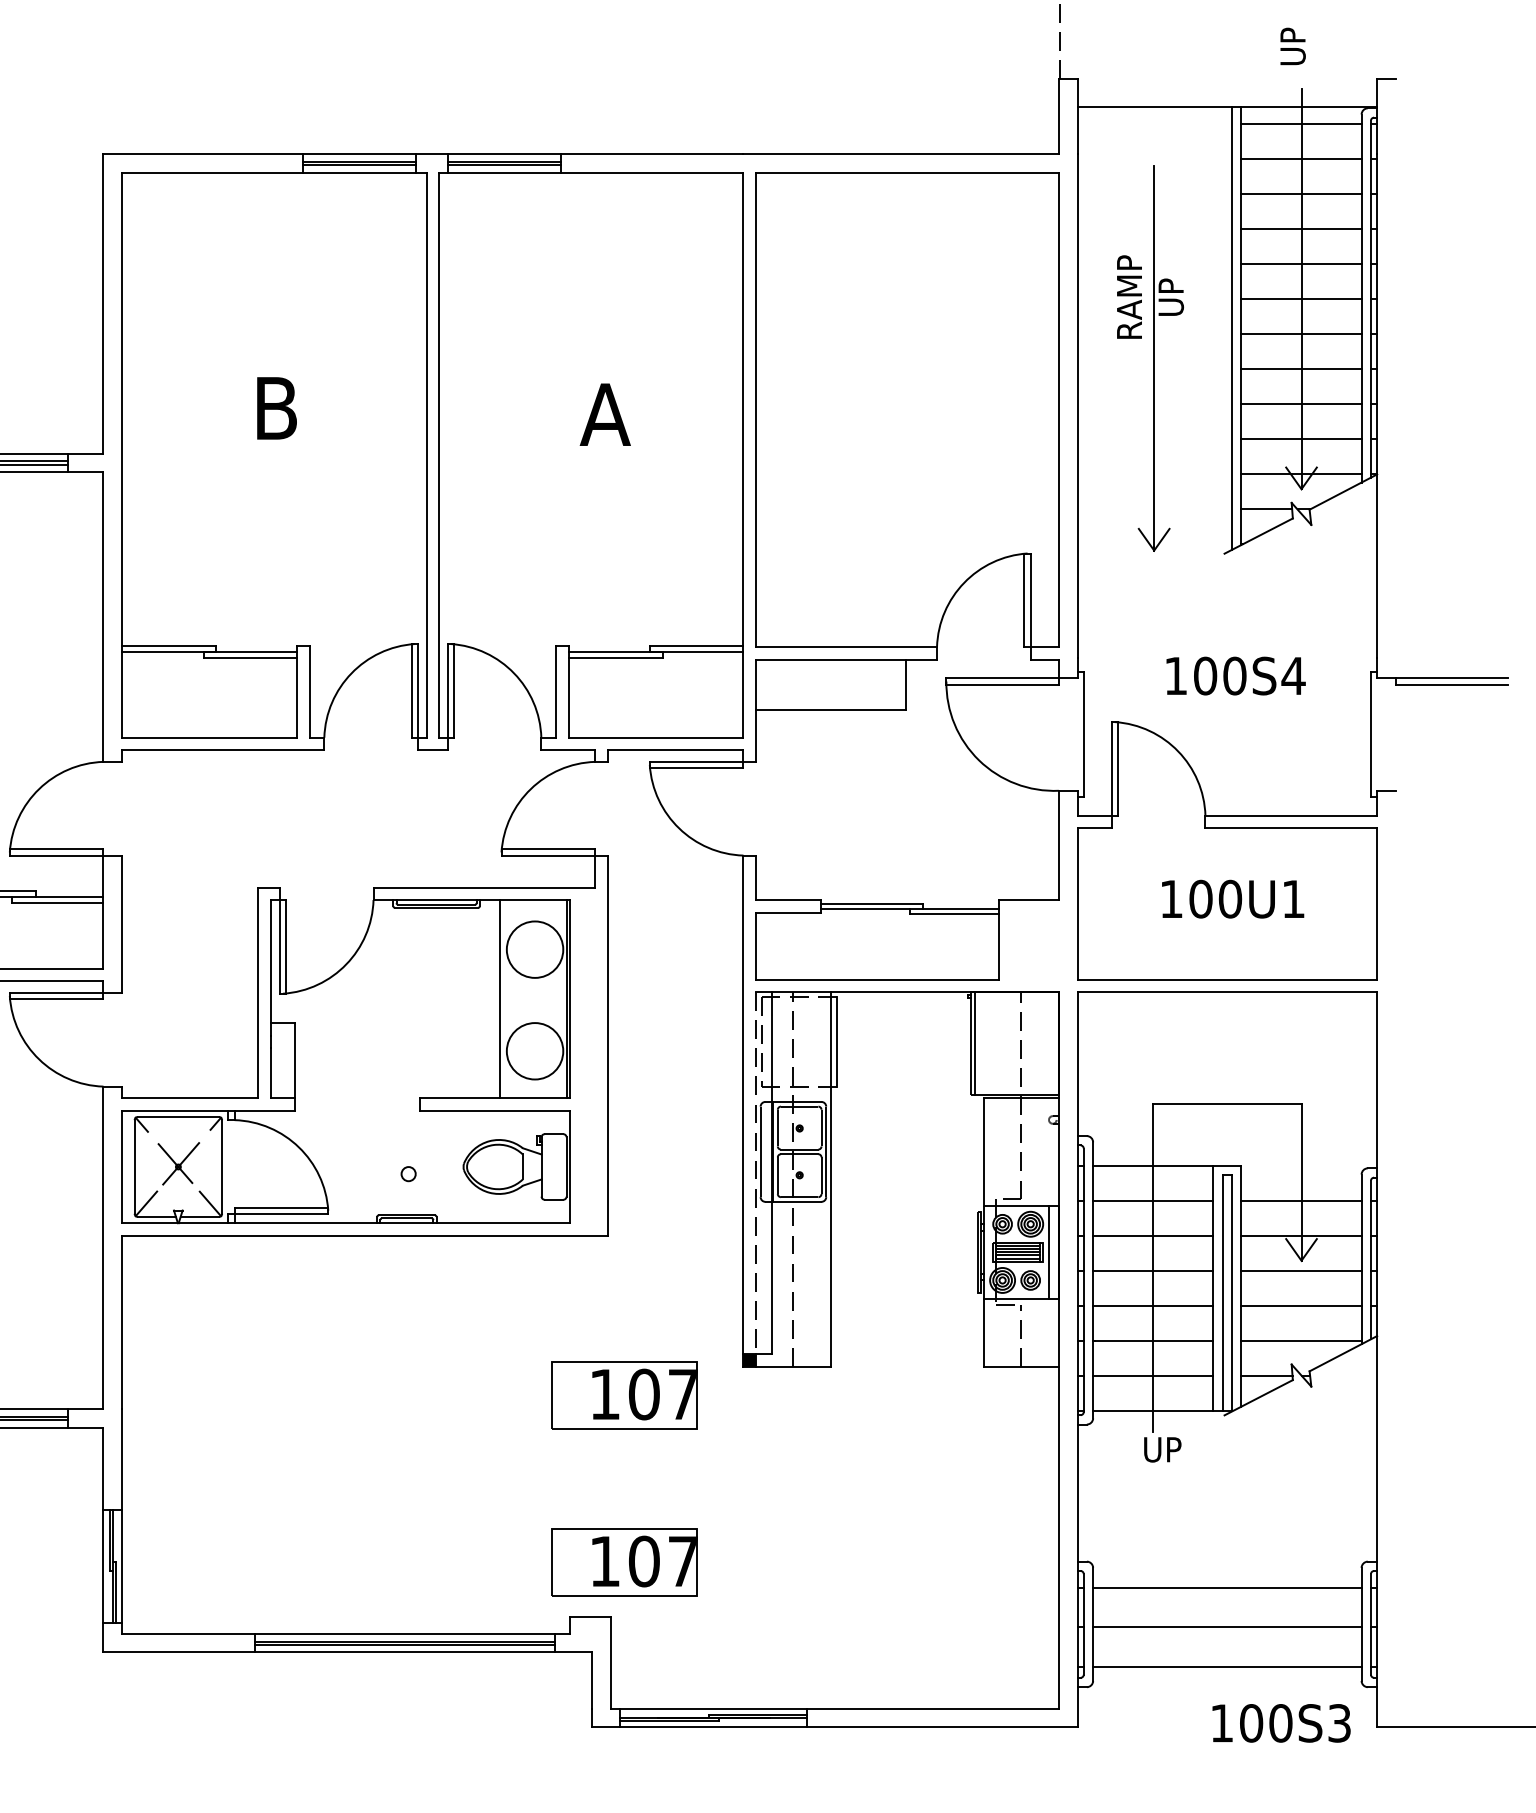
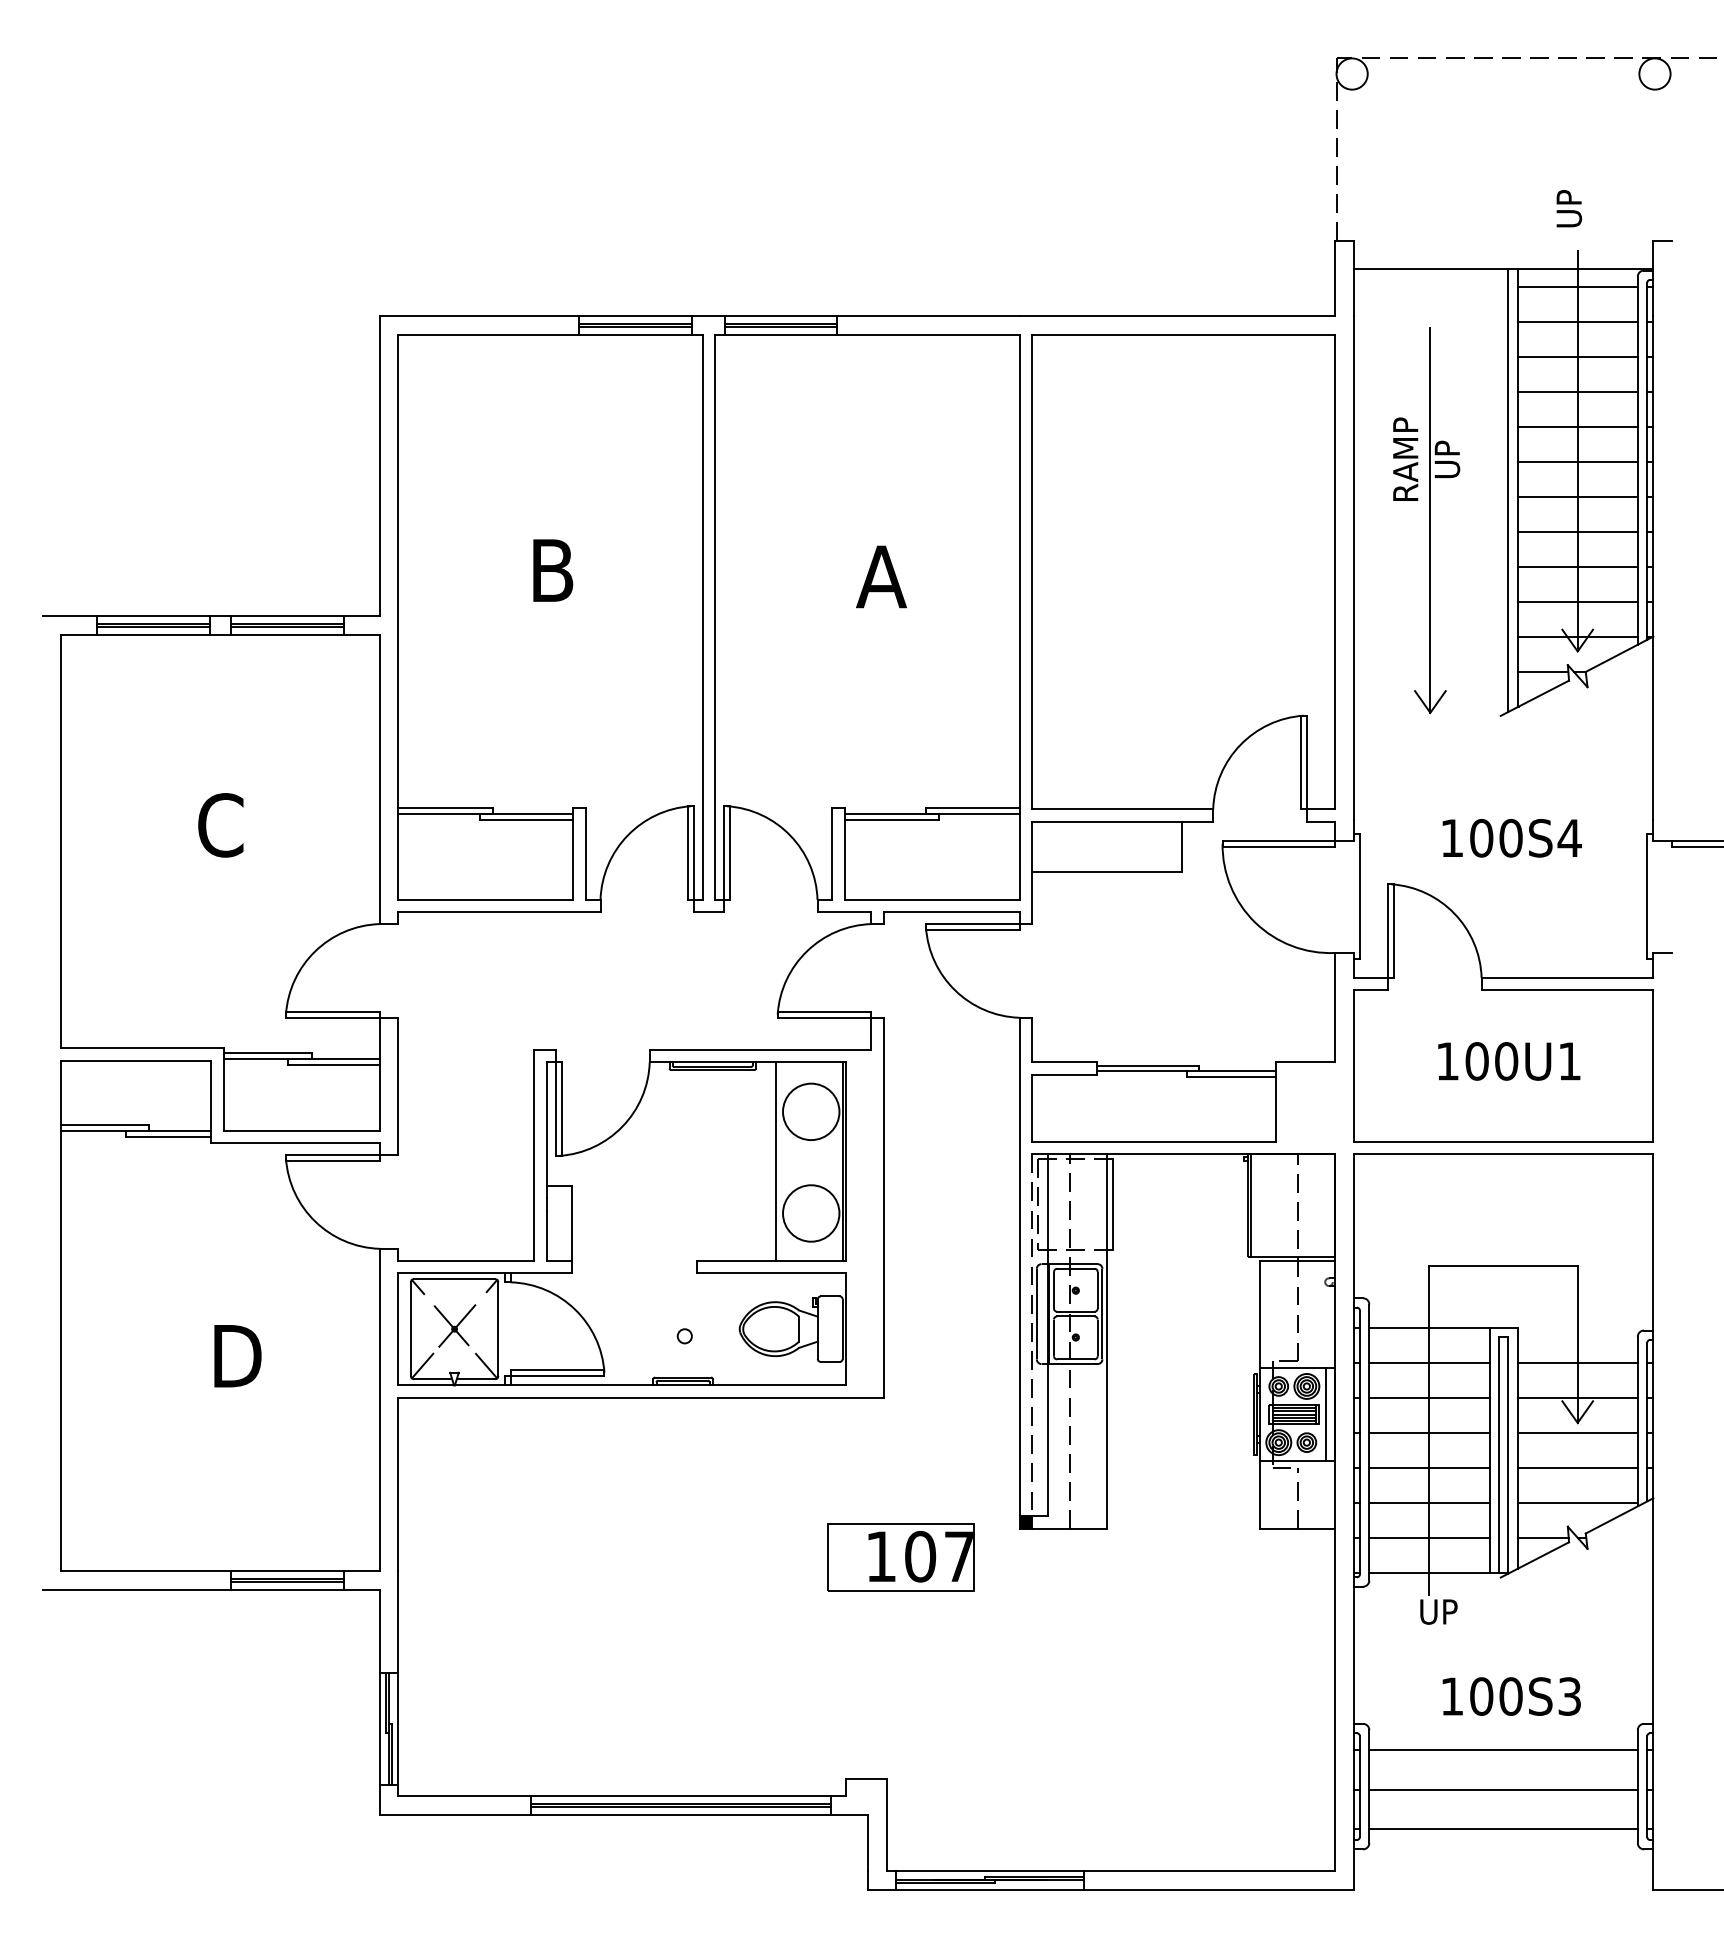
part: (624, 1562) -> (900, 1724), removed
text: (1281, 1723) -> (1511, 1696), moved

